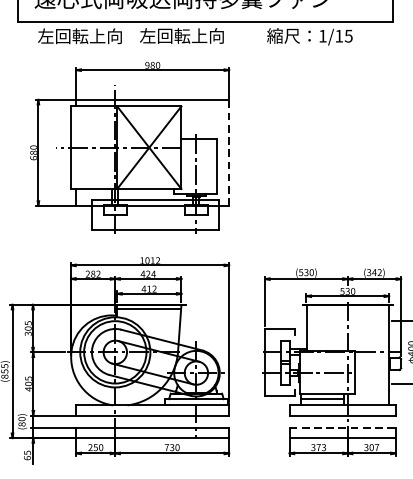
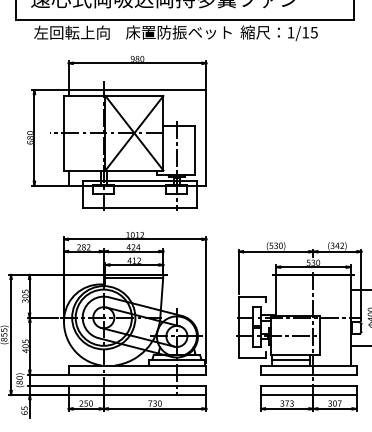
text: (198, 35) -> (178, 32), 左回転上向 -> 床置防振ベット
line: (229, 152) -> (206, 137), dashed -> solid
line: (342, 427) -> (308, 385), dashed -> solid

